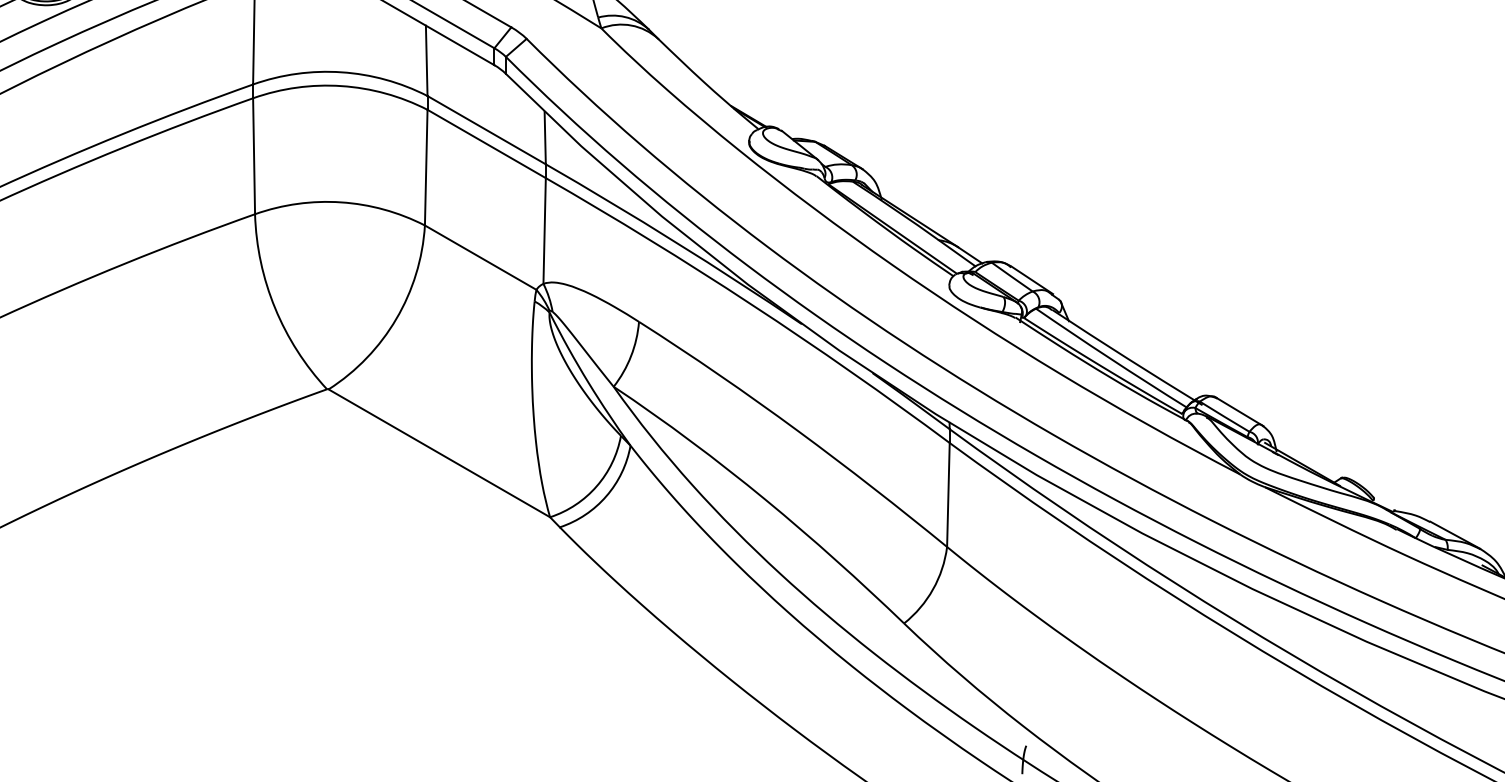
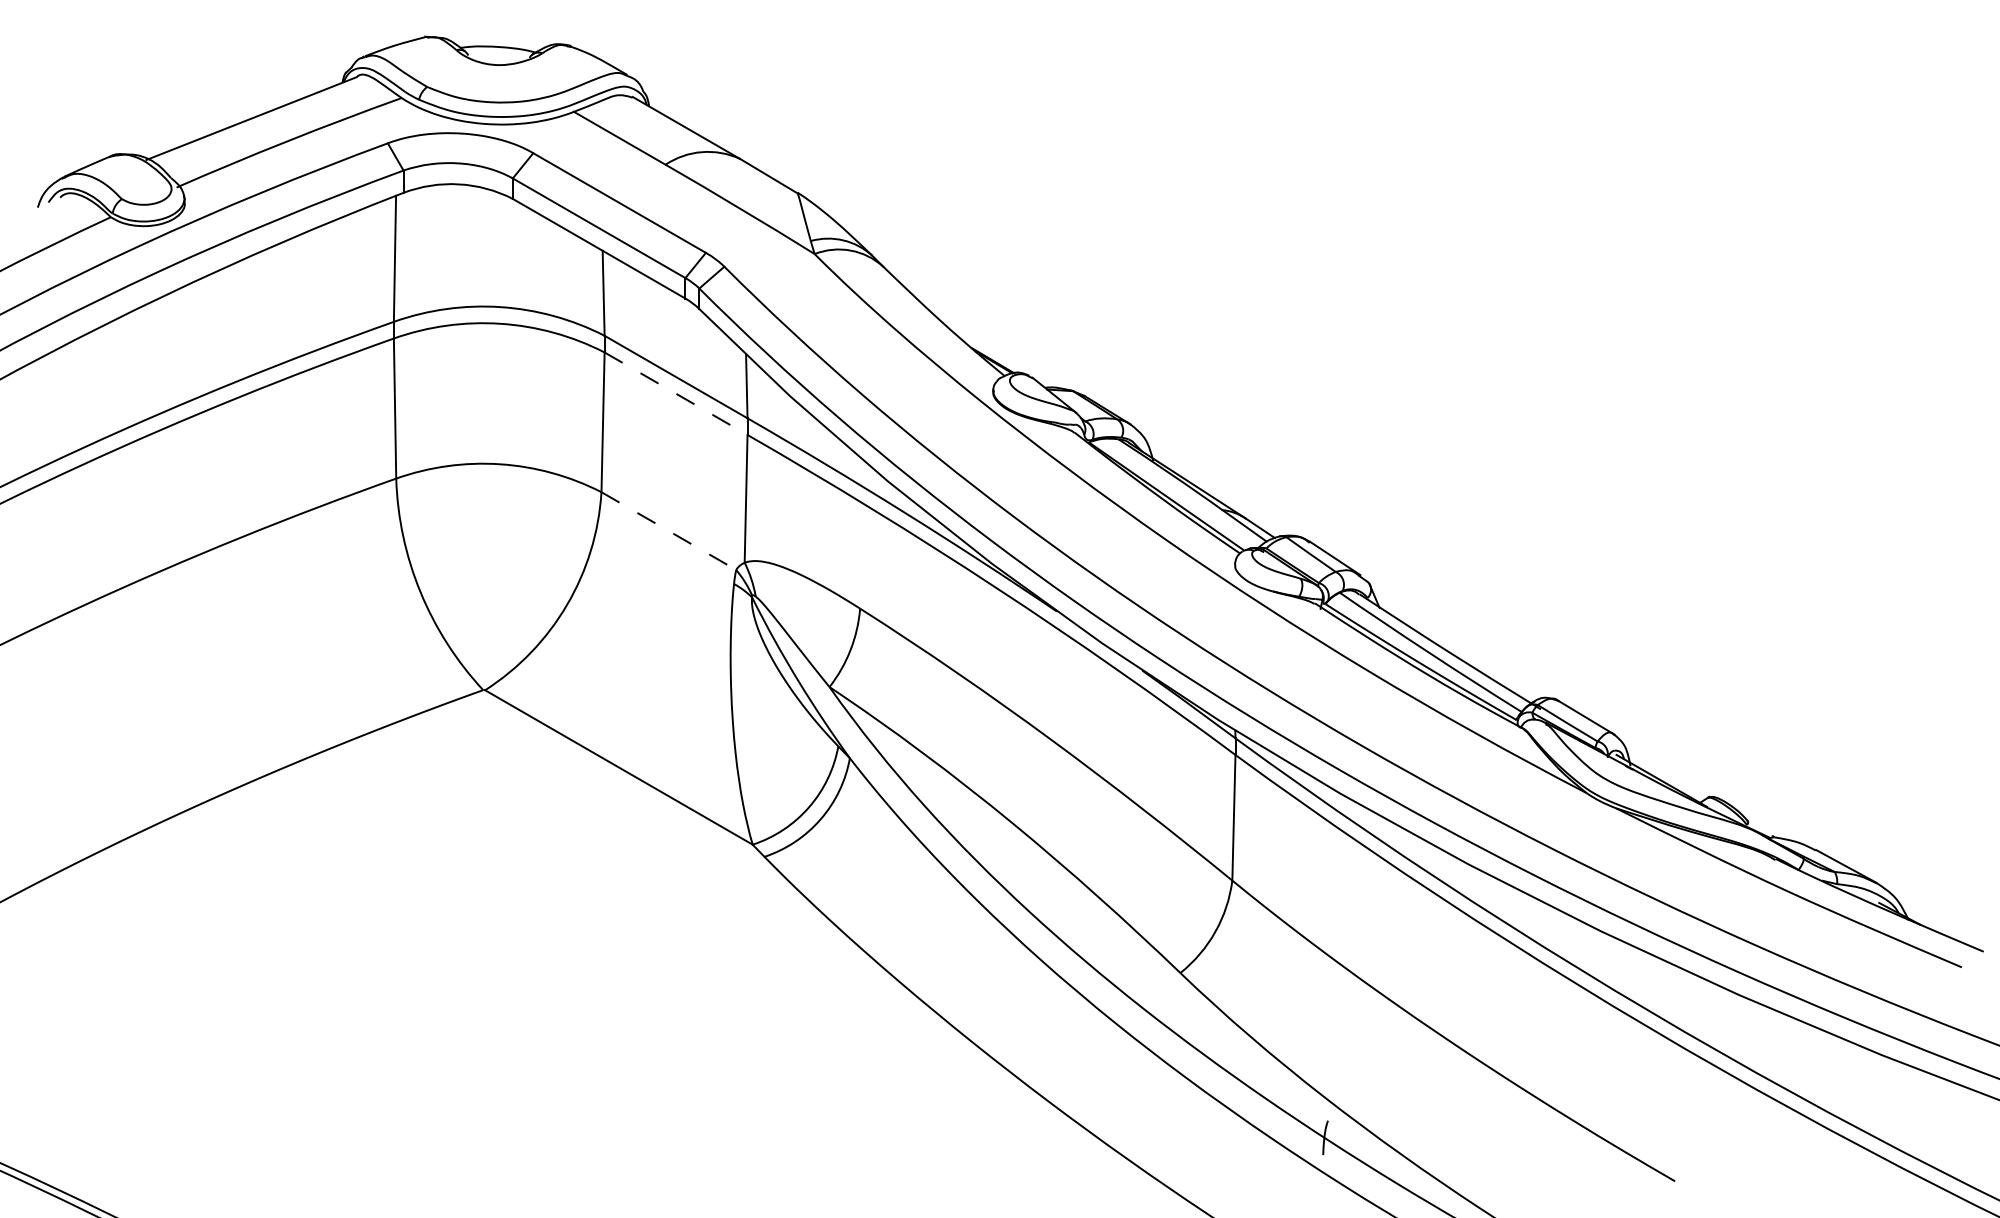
line: (487, 143) -> (676, 393), solid -> dashed
line: (480, 258) -> (668, 531), solid -> dashed

